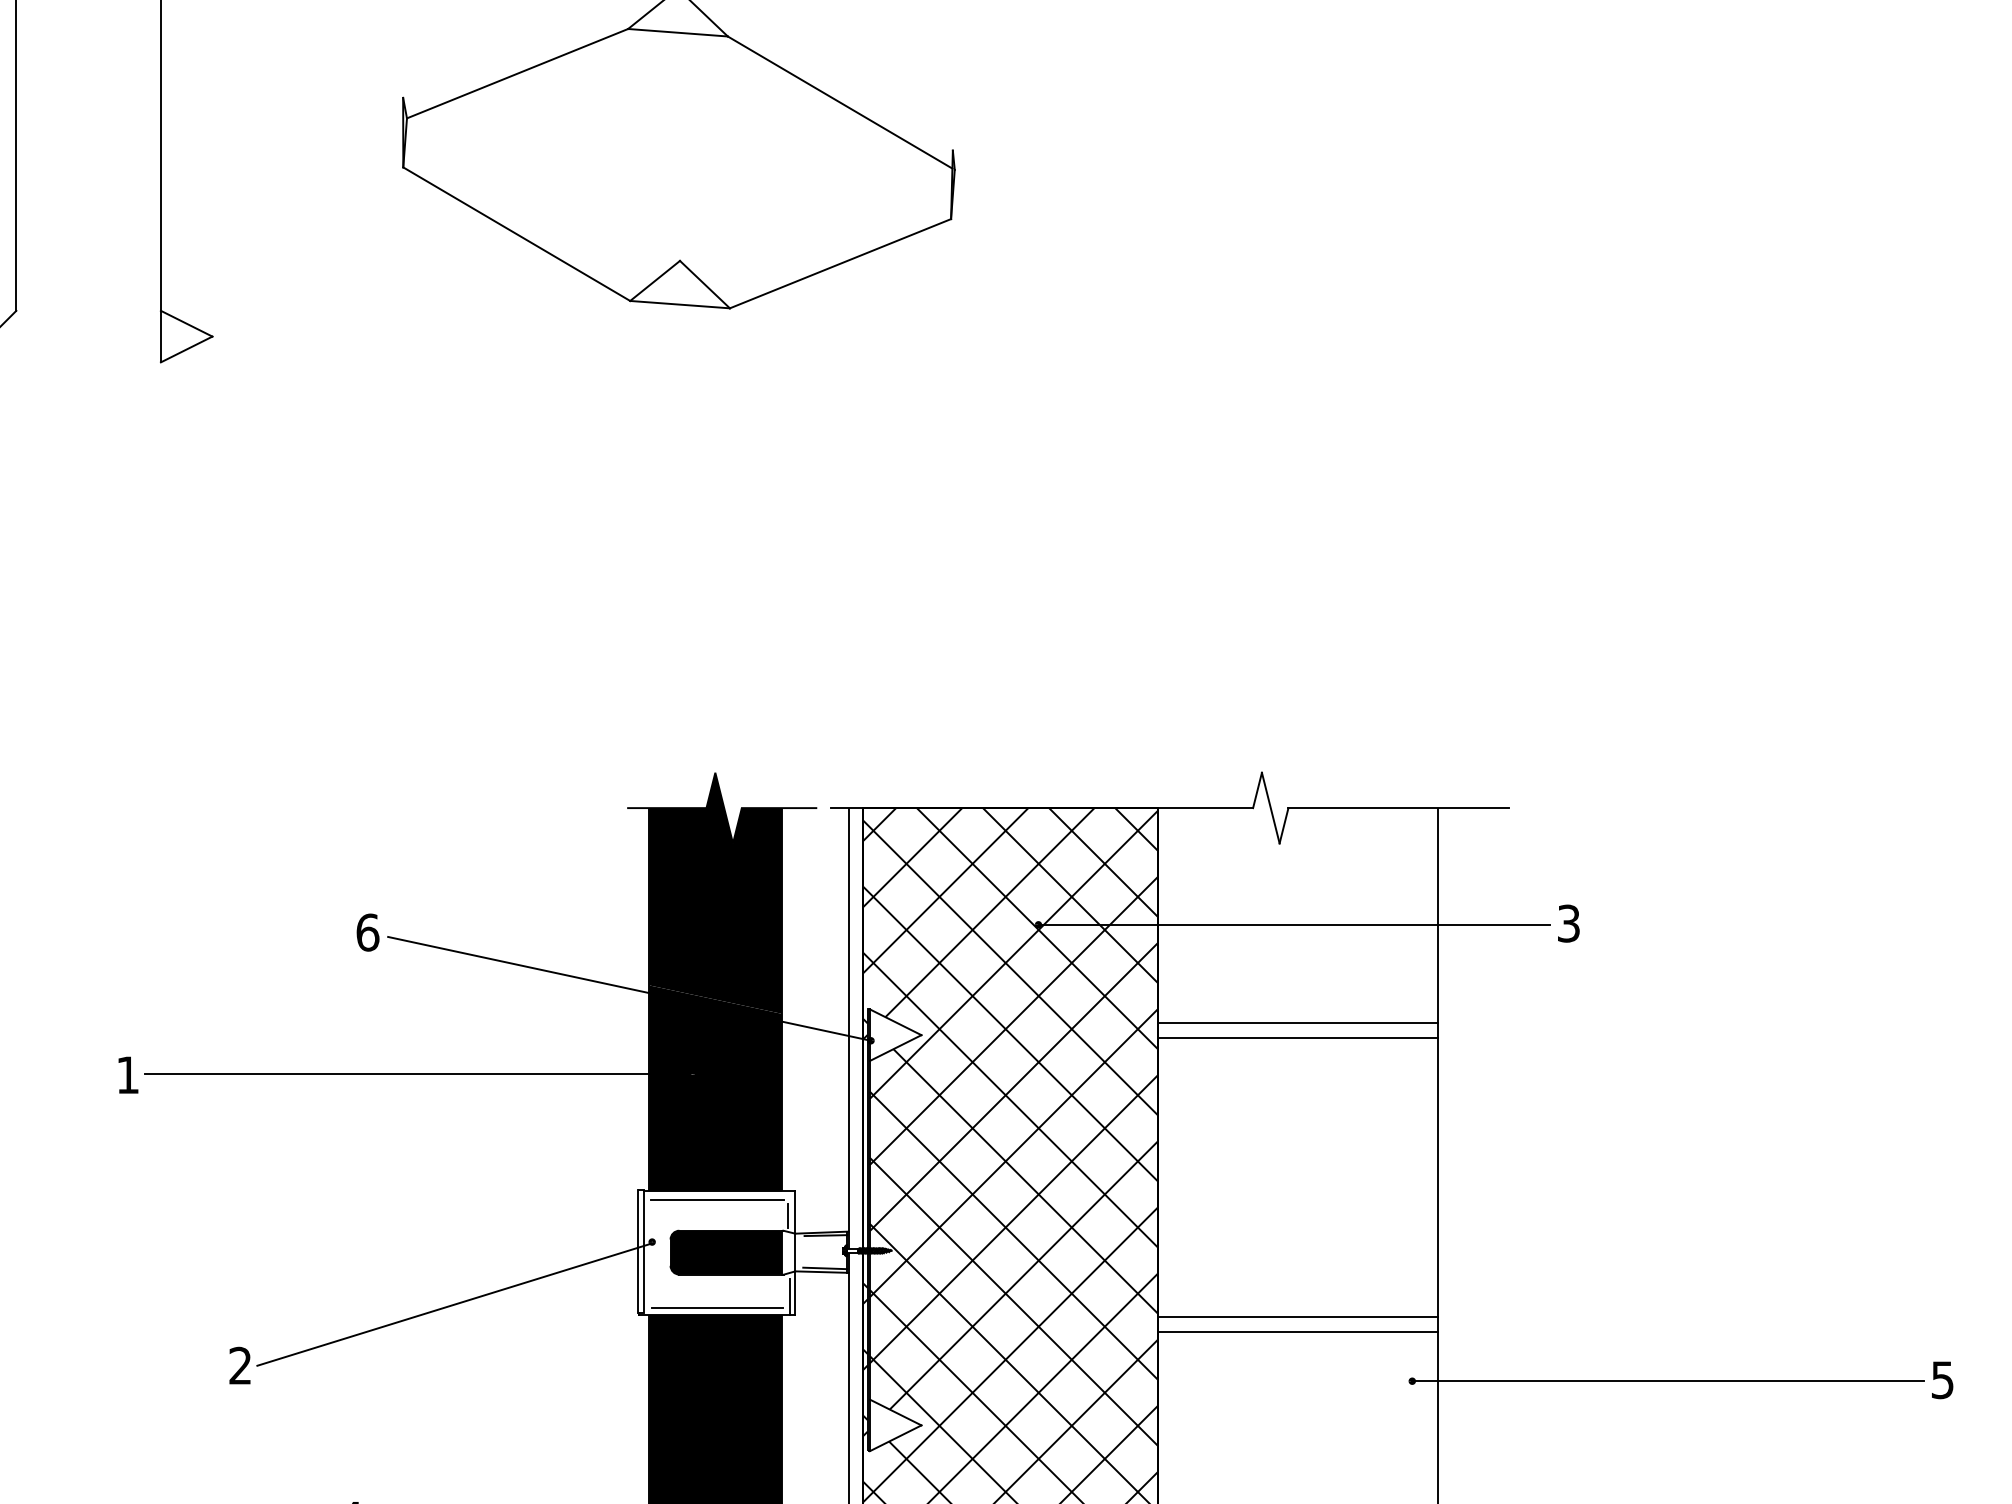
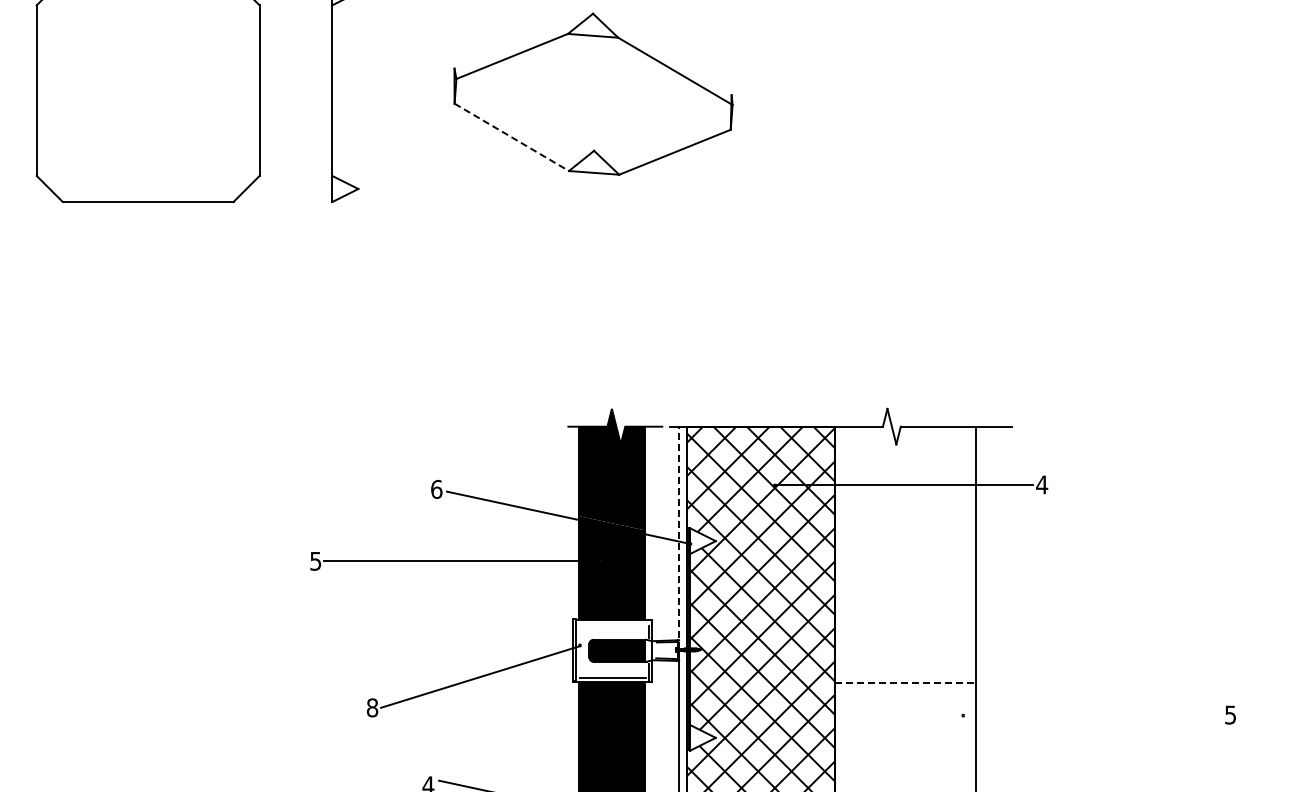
line: (518, 234) -> (512, 137), solid -> dashed
text: (1569, 922) -> (1042, 484), 3 -> 4
line: (1297, 1023) -> (905, 535), removed
line: (849, 1027) -> (679, 537), solid -> dashed
line: (1297, 1037) -> (905, 542), removed
text: (127, 1075) -> (315, 561), 1 -> 5
line: (716, 1200) -> (612, 624), removed
line: (1297, 1317) -> (905, 683), solid -> dashed
line: (1297, 1331) -> (905, 690), removed
text: (240, 1365) -> (372, 707), 2 -> 8
line: (1668, 1381) -> (1092, 715), removed

